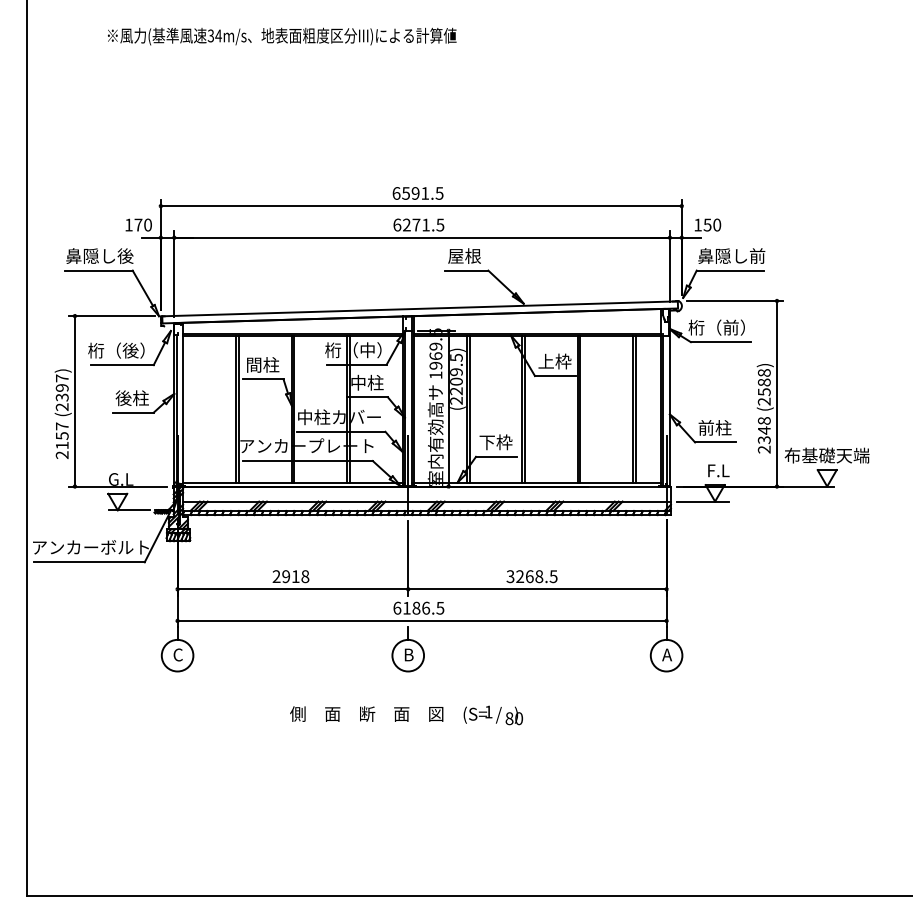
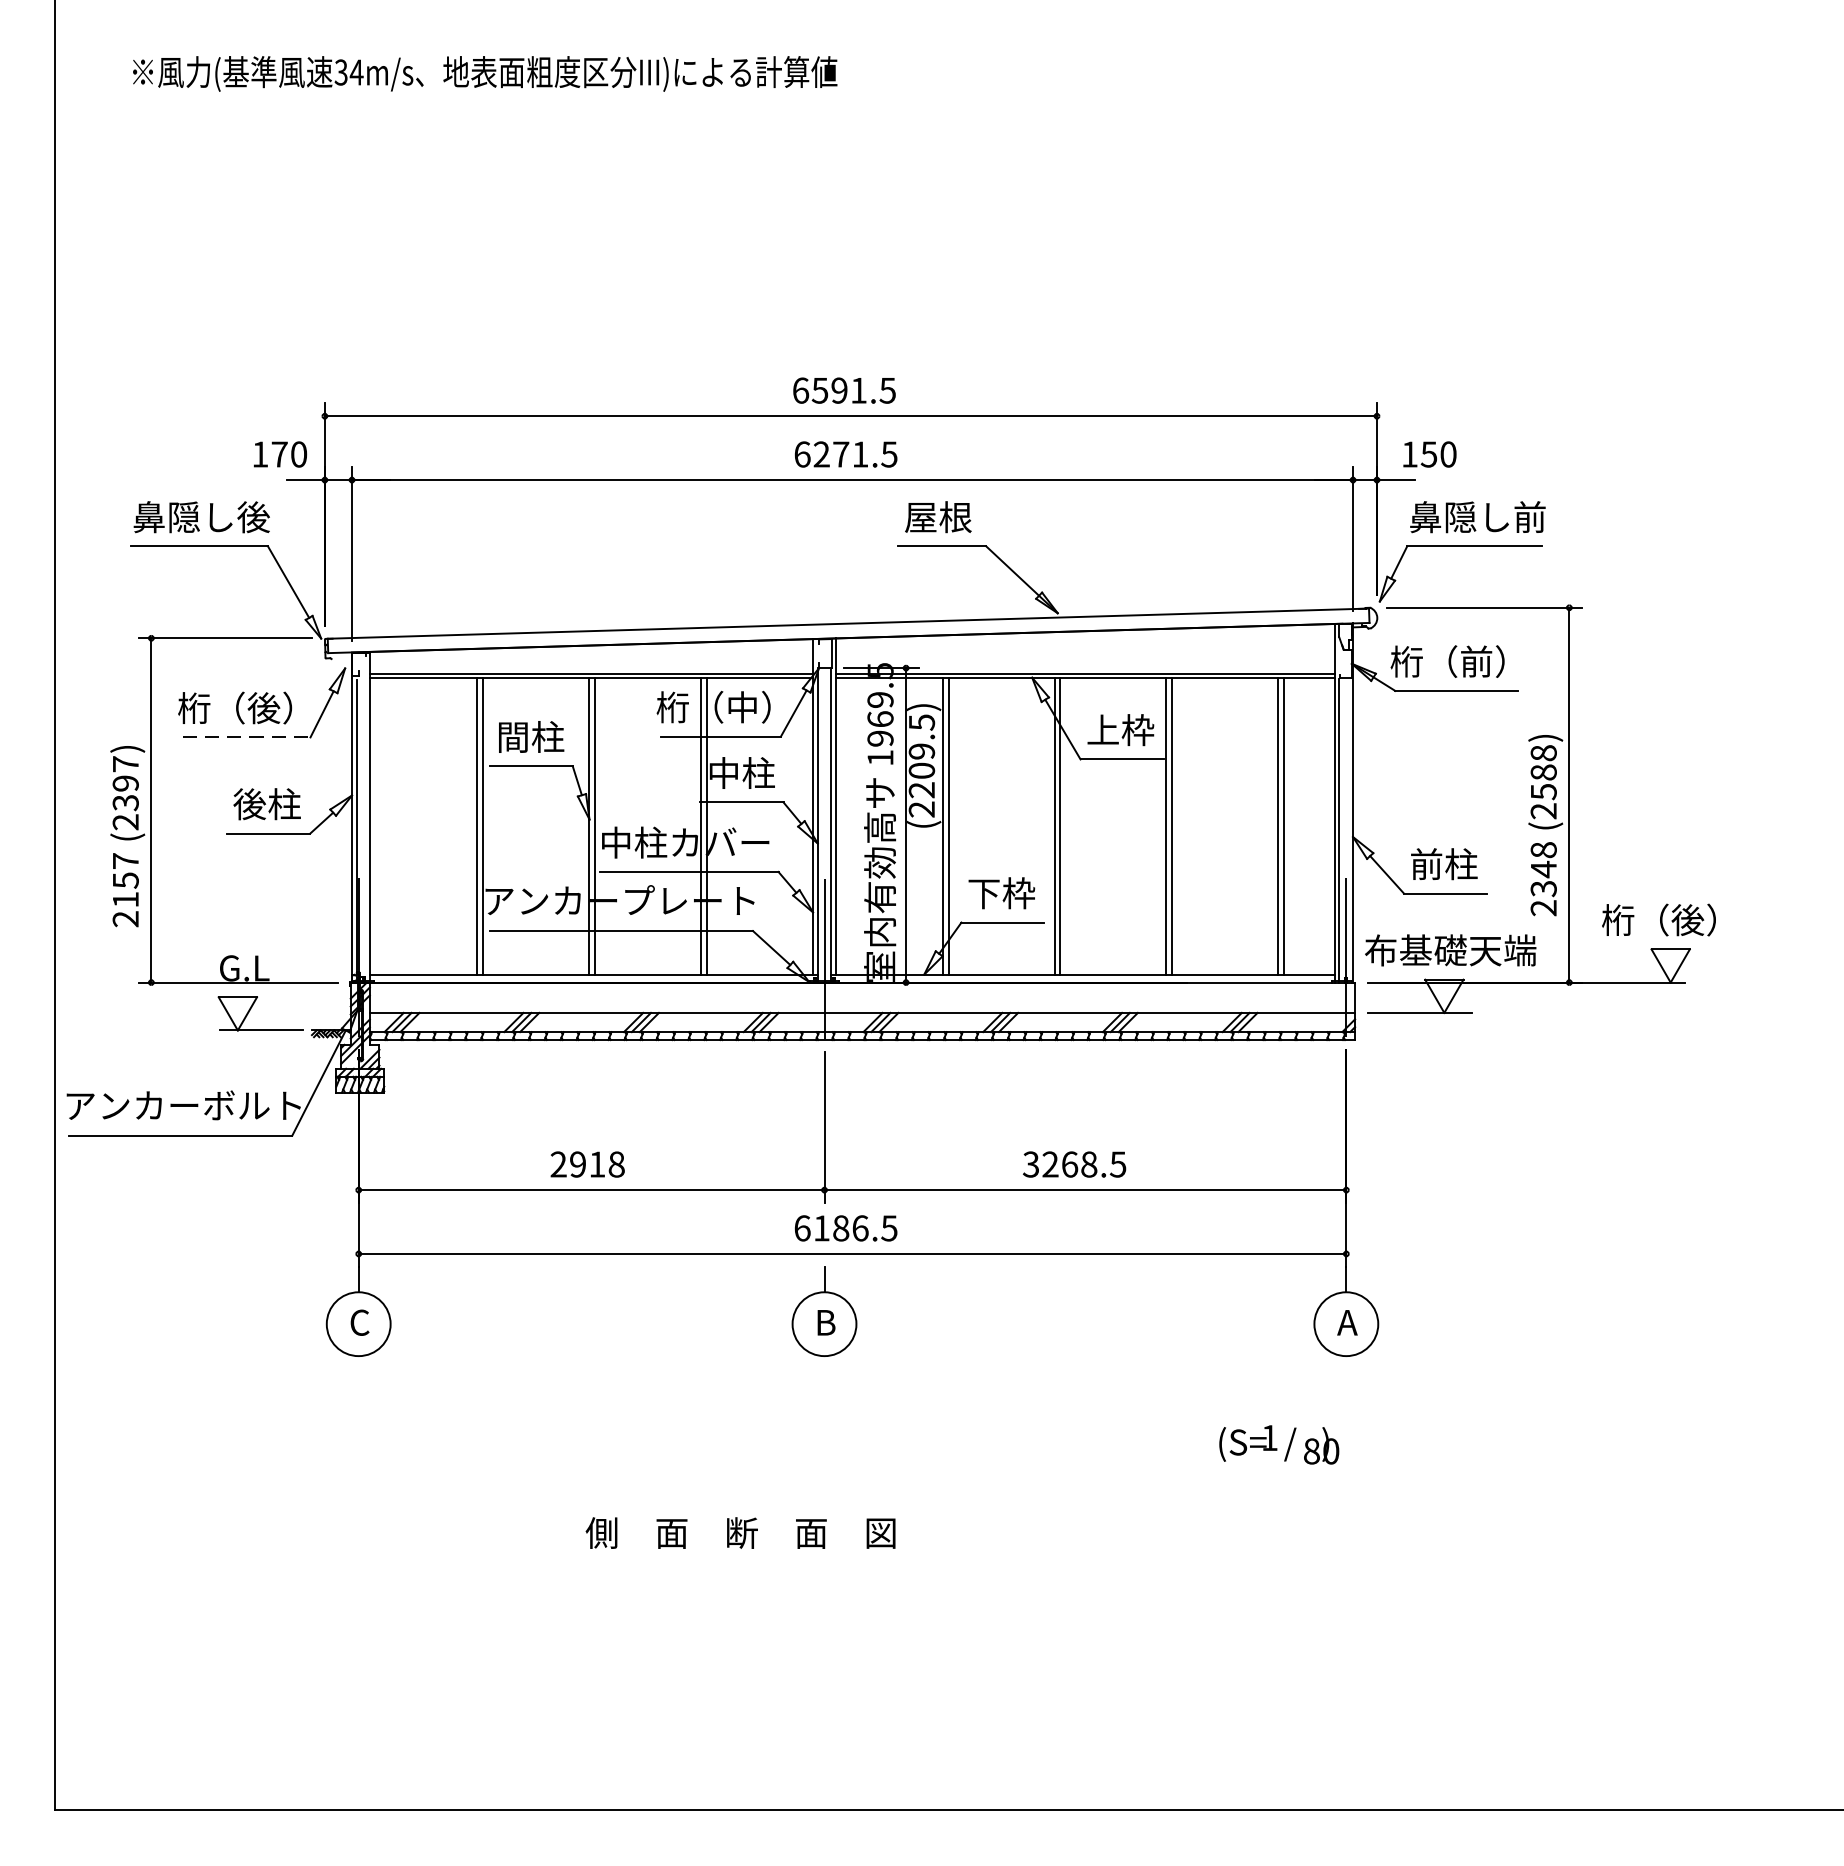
text: (282, 36) -> (485, 73), moved
line: (122, 365) -> (247, 738), solid -> dashed
text: (826, 455) -> (1669, 919), 布基礎天端 -> 桁（後）
text: (718, 470) -> (1451, 950), F.L -> 布基礎天端
text: (366, 713) -> (740, 1531), moved
text: (492, 715) -> (1277, 1444), moved

